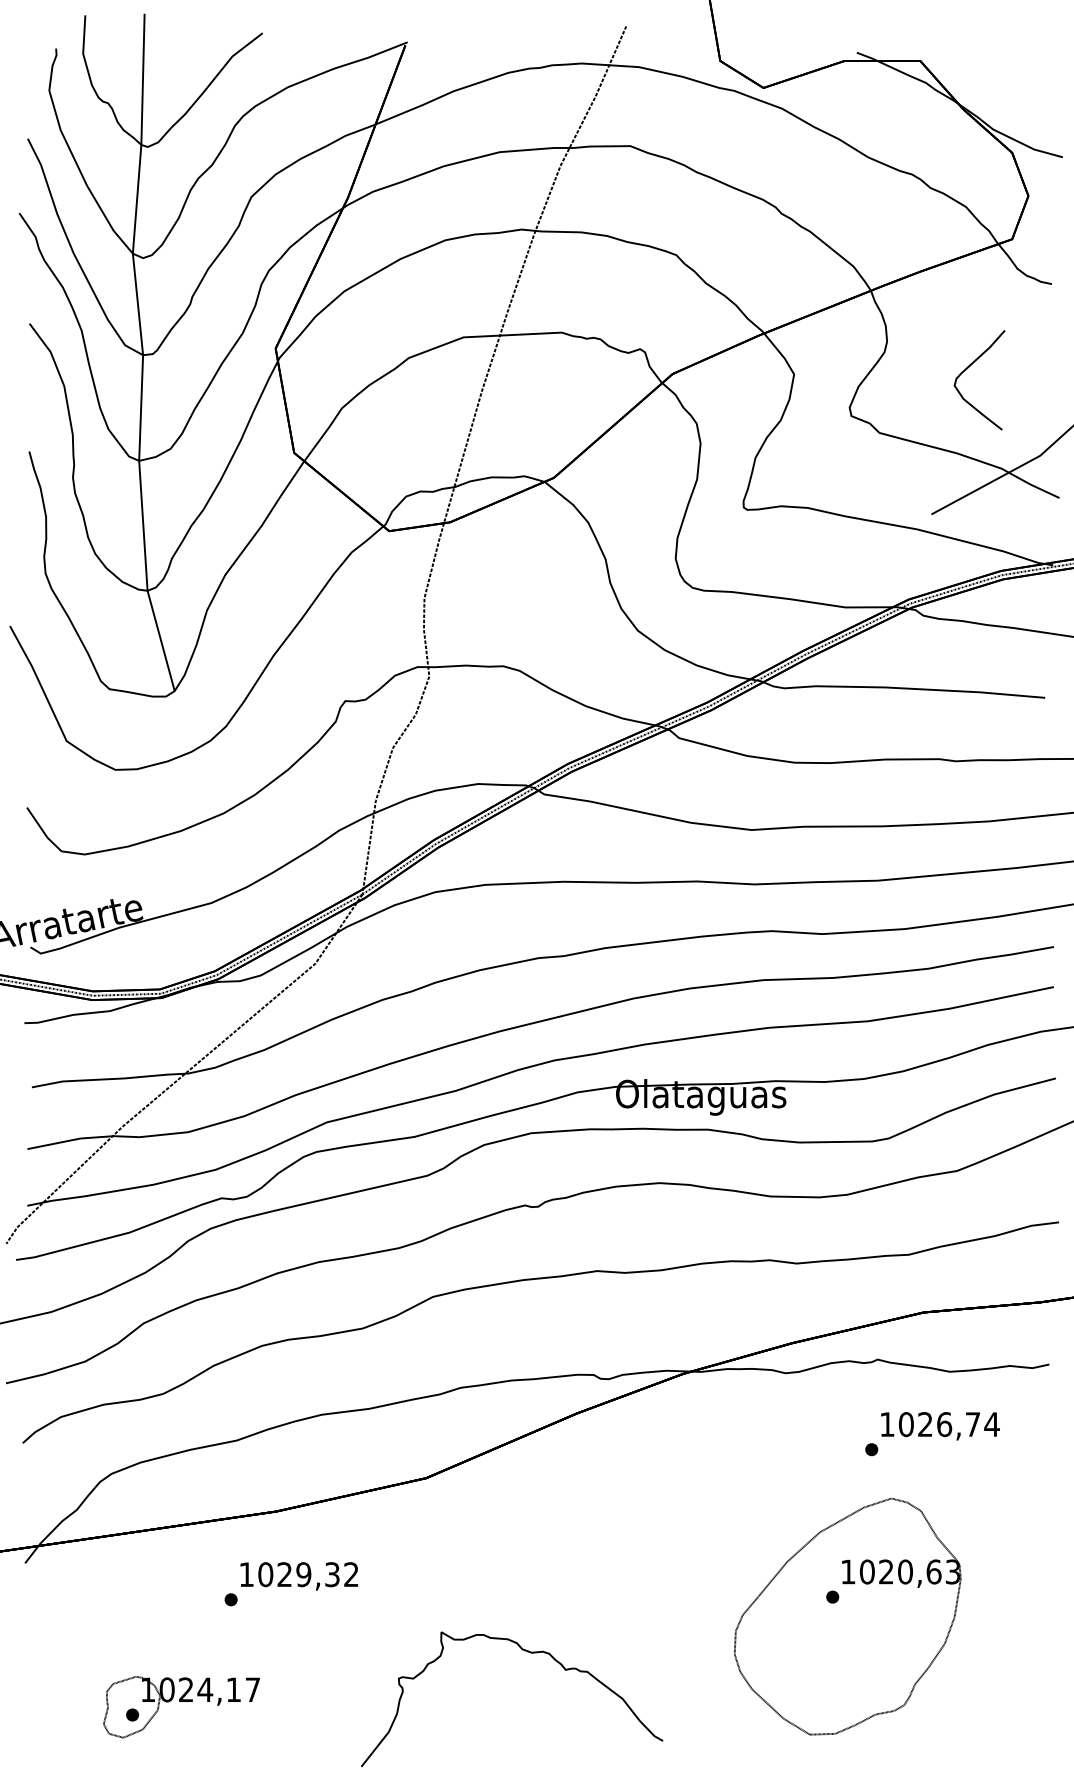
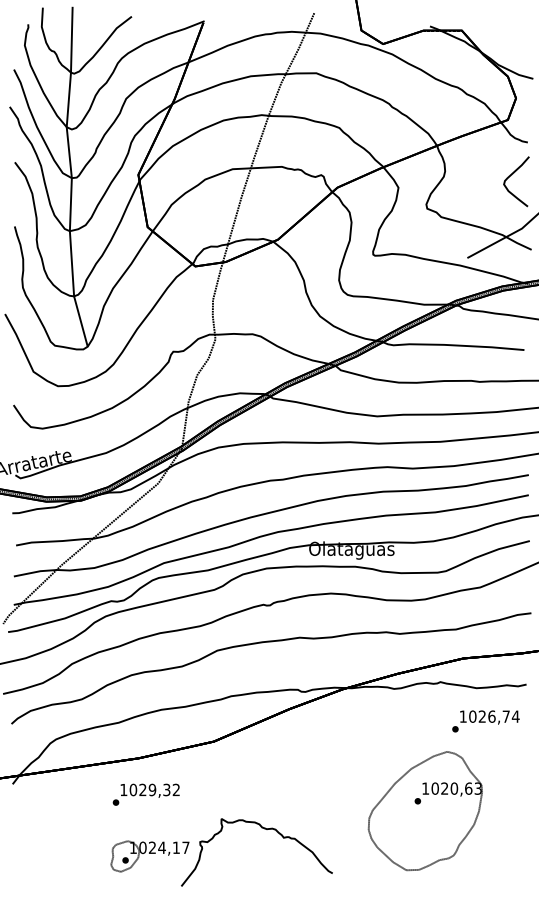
curve: (973, 365) -> (513, 174), moved
text: (931, 1434) -> (485, 721), moved
part: (180, 1707) -> (149, 856), moved

